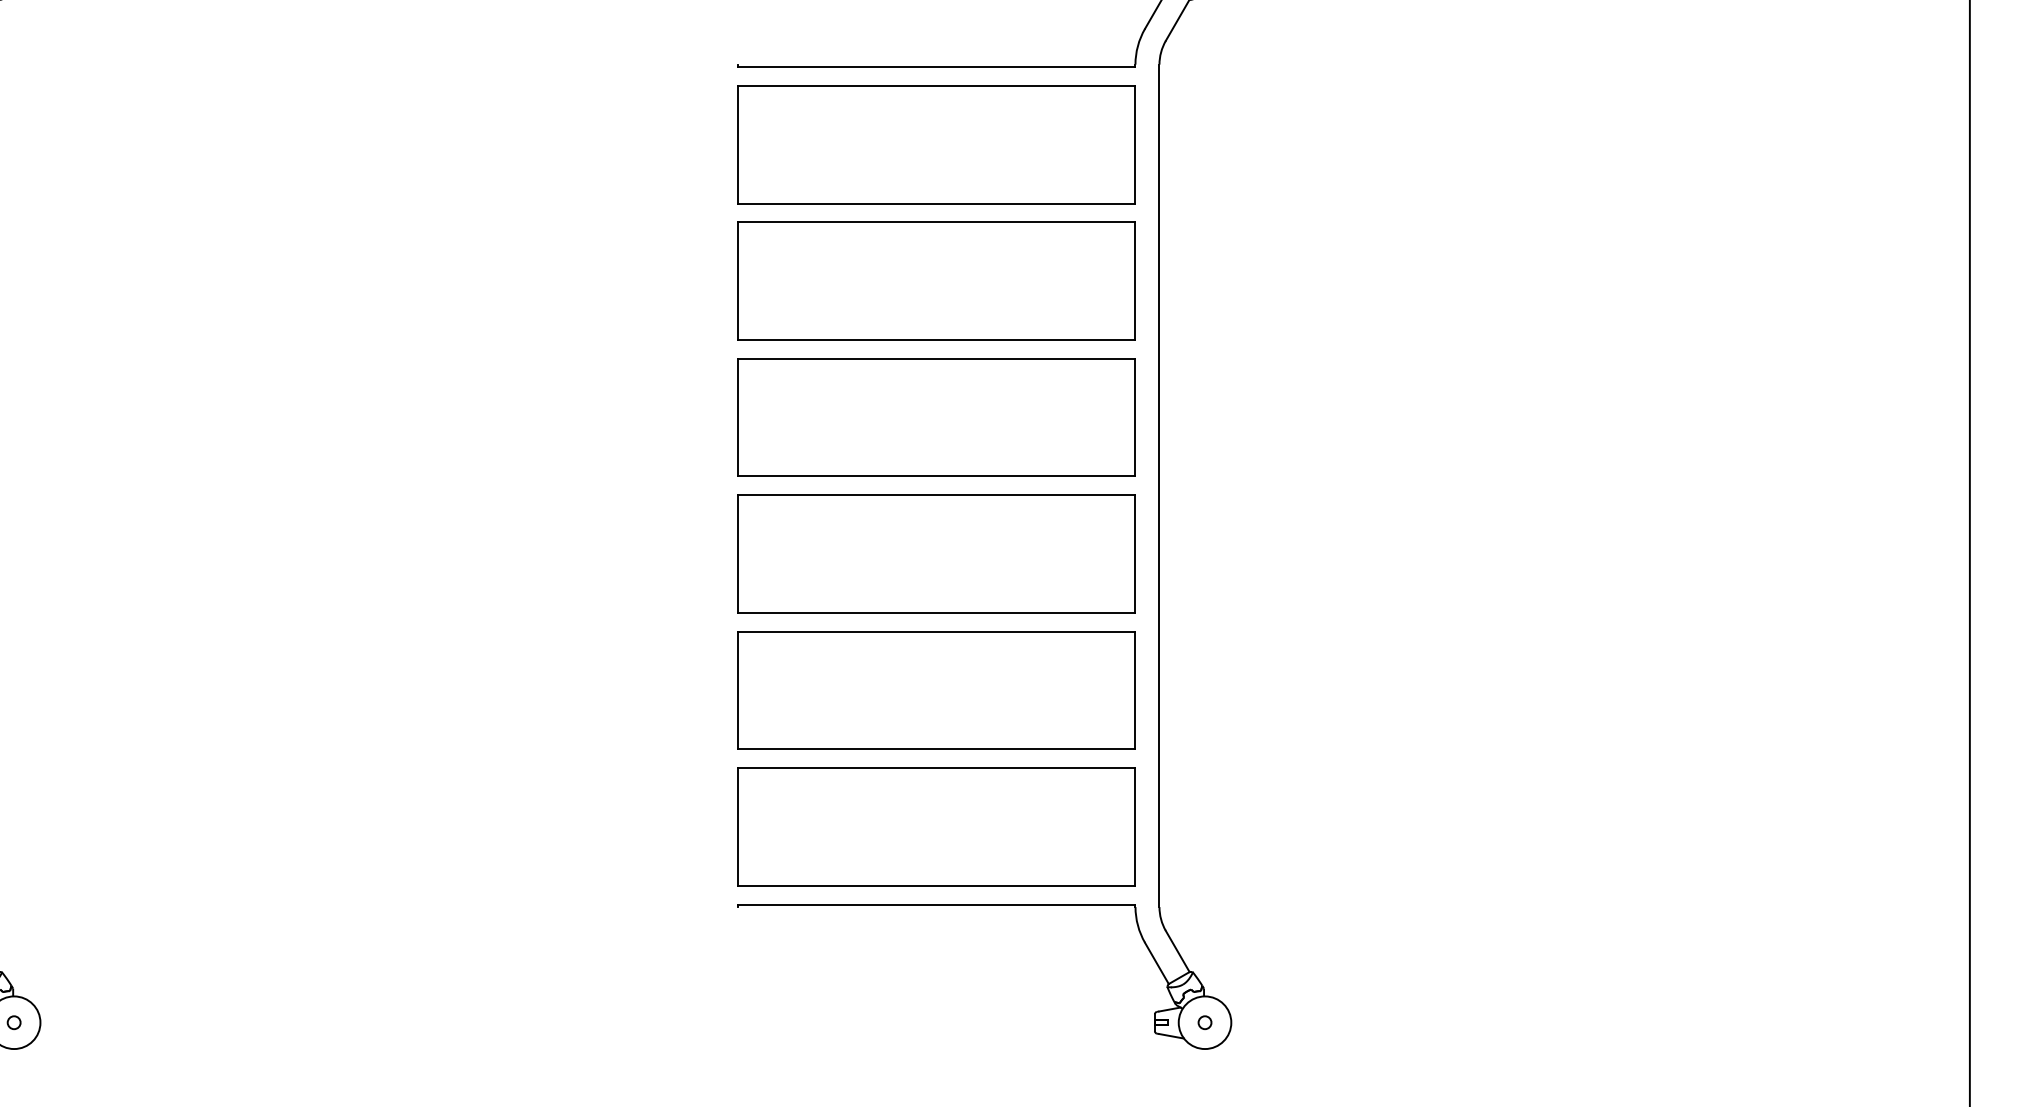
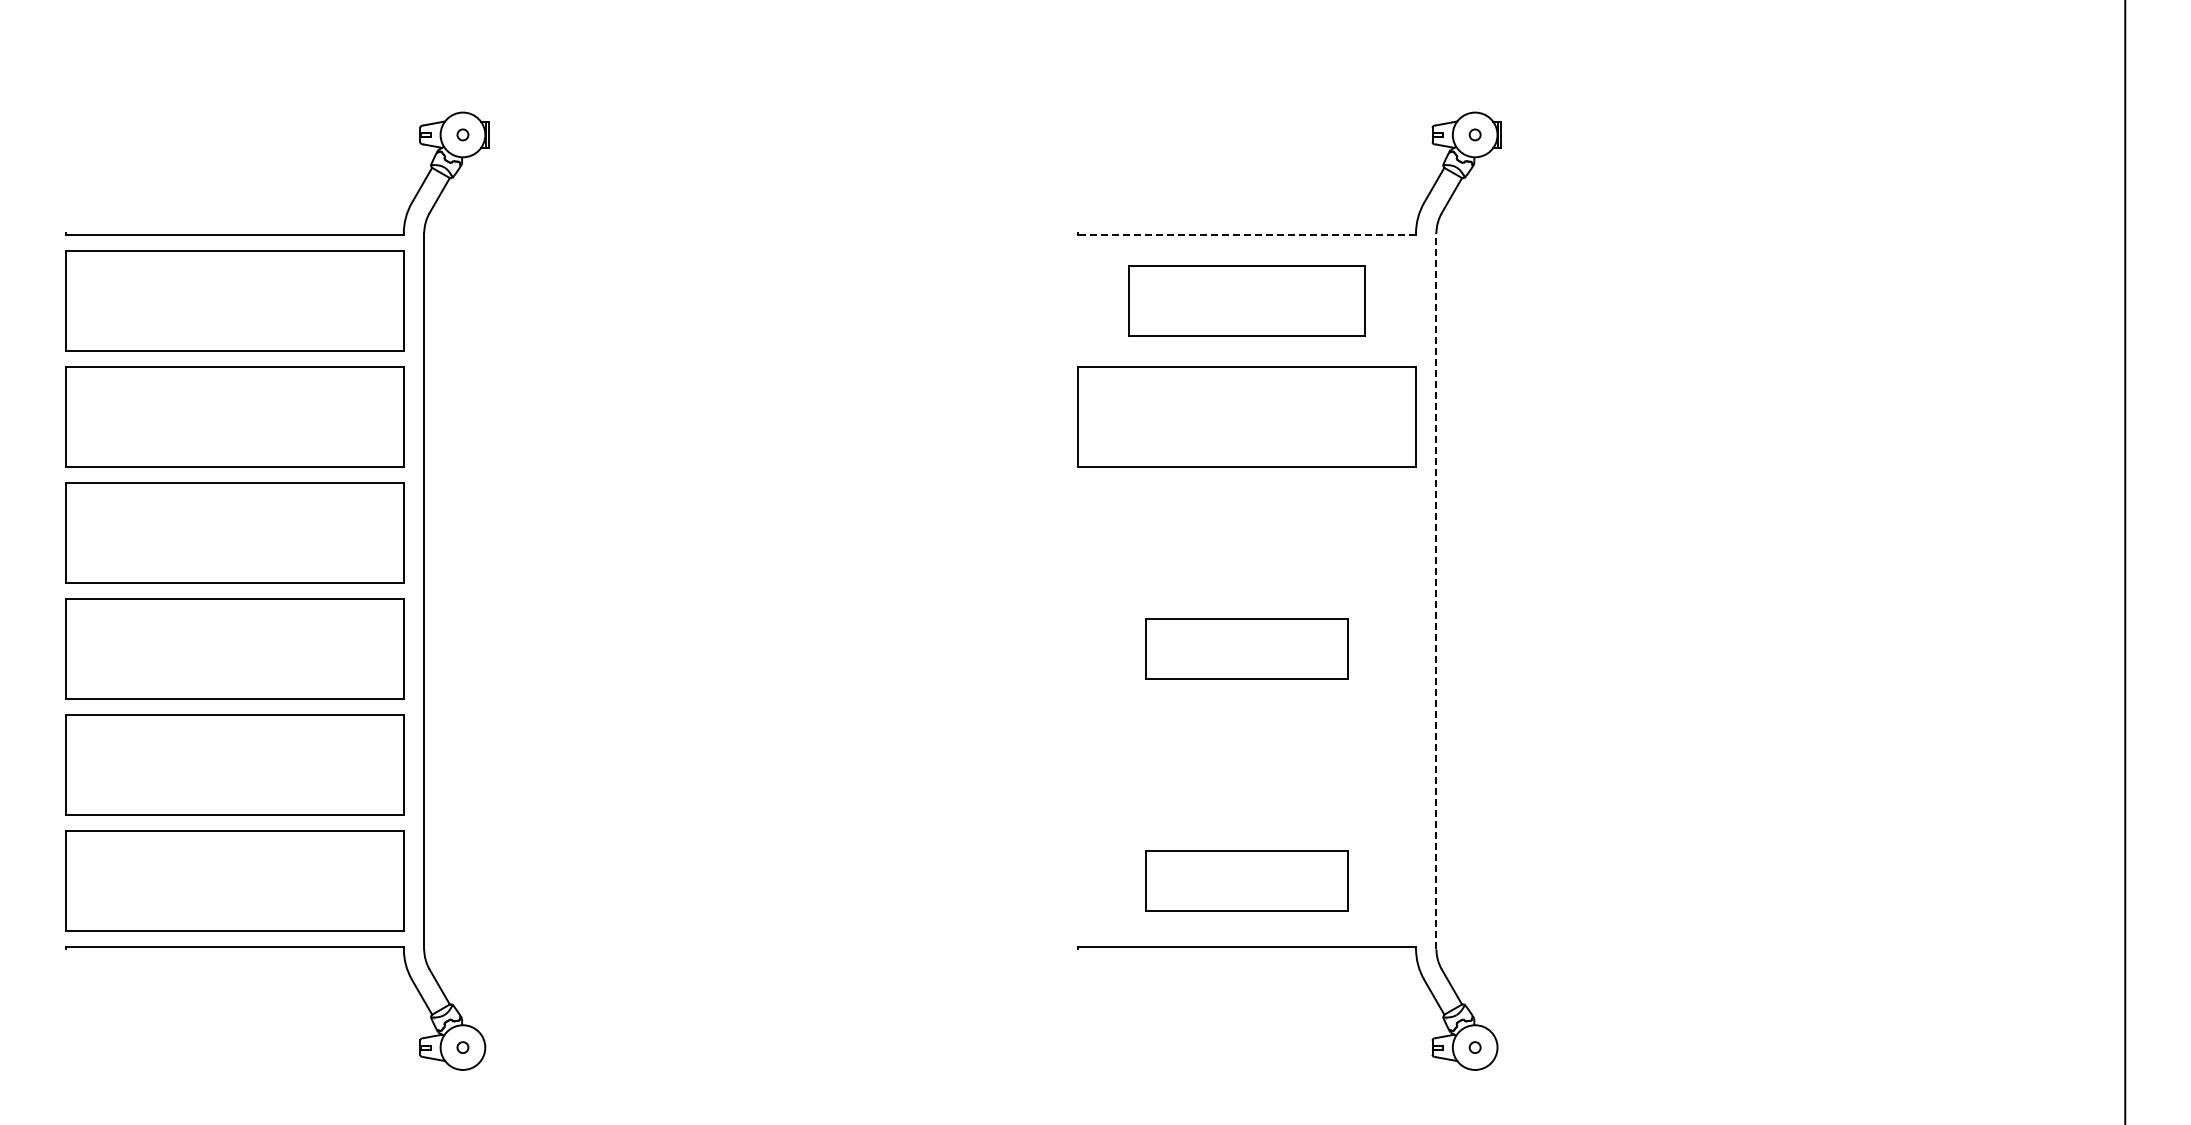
line: (935, 67) -> (1246, 235), solid -> dashed
part: (935, 143) -> (1246, 300), size x0.7
part: (935, 416) -> (1246, 532), removed
line: (1159, 484) -> (1436, 590), solid -> dashed
part: (935, 553) -> (1246, 648), size x0.6
part: (935, 689) -> (1246, 764), removed
part: (935, 826) -> (1246, 880), size x0.6

